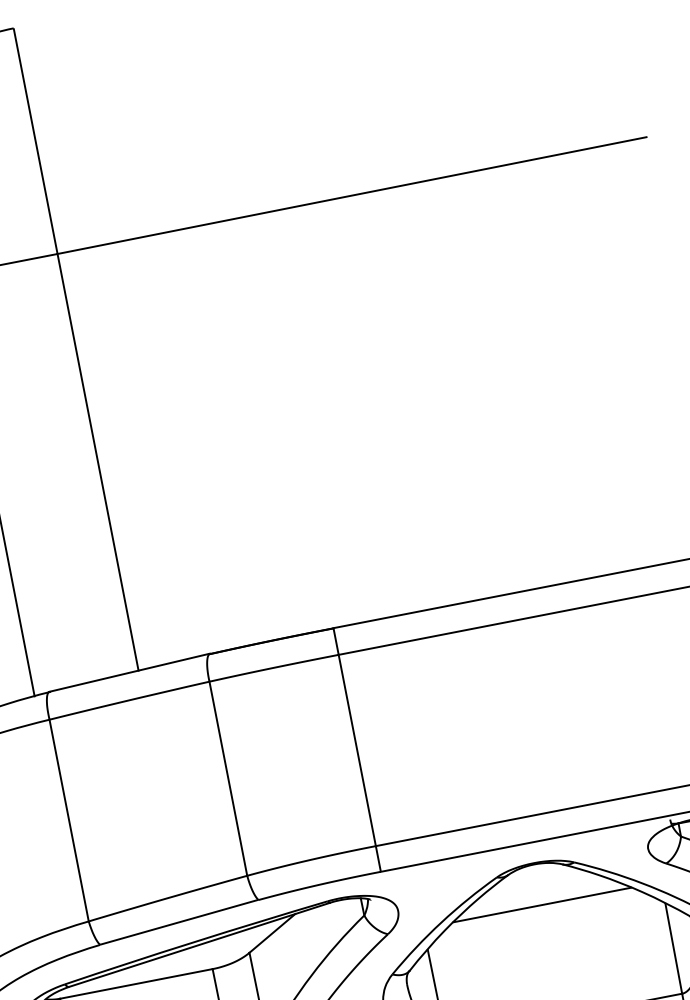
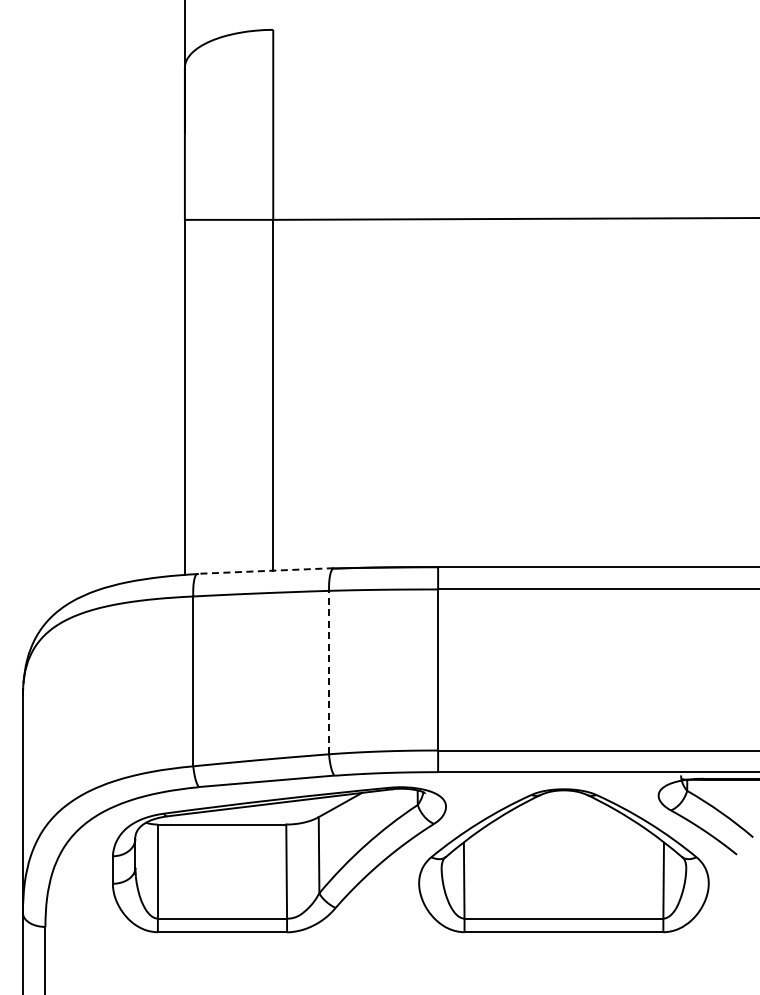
line: (129, 673) -> (265, 571), solid -> dashed
line: (228, 778) -> (329, 672), solid -> dashed
line: (541, 905) -> (563, 824), removed

